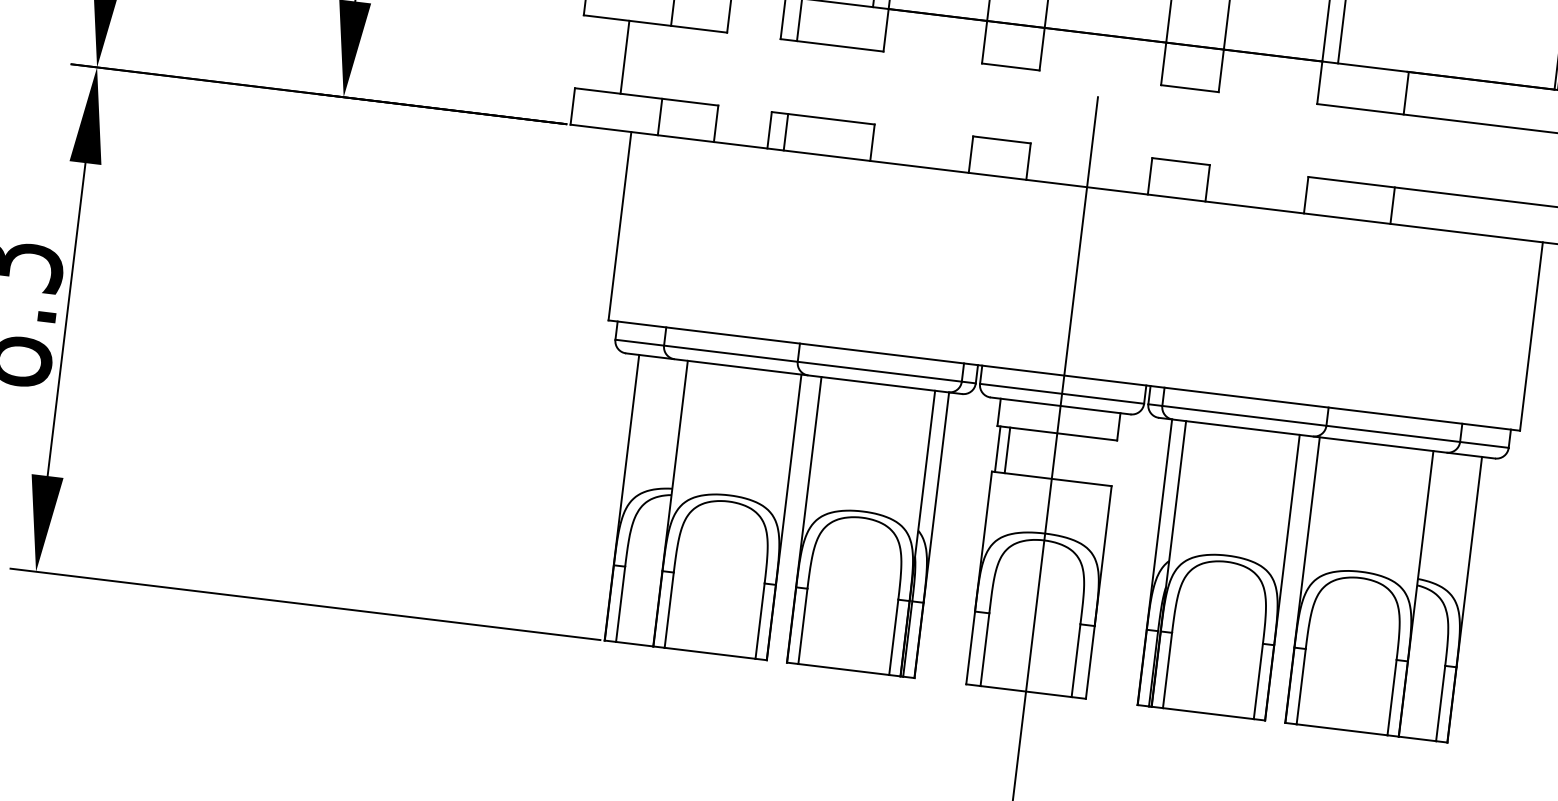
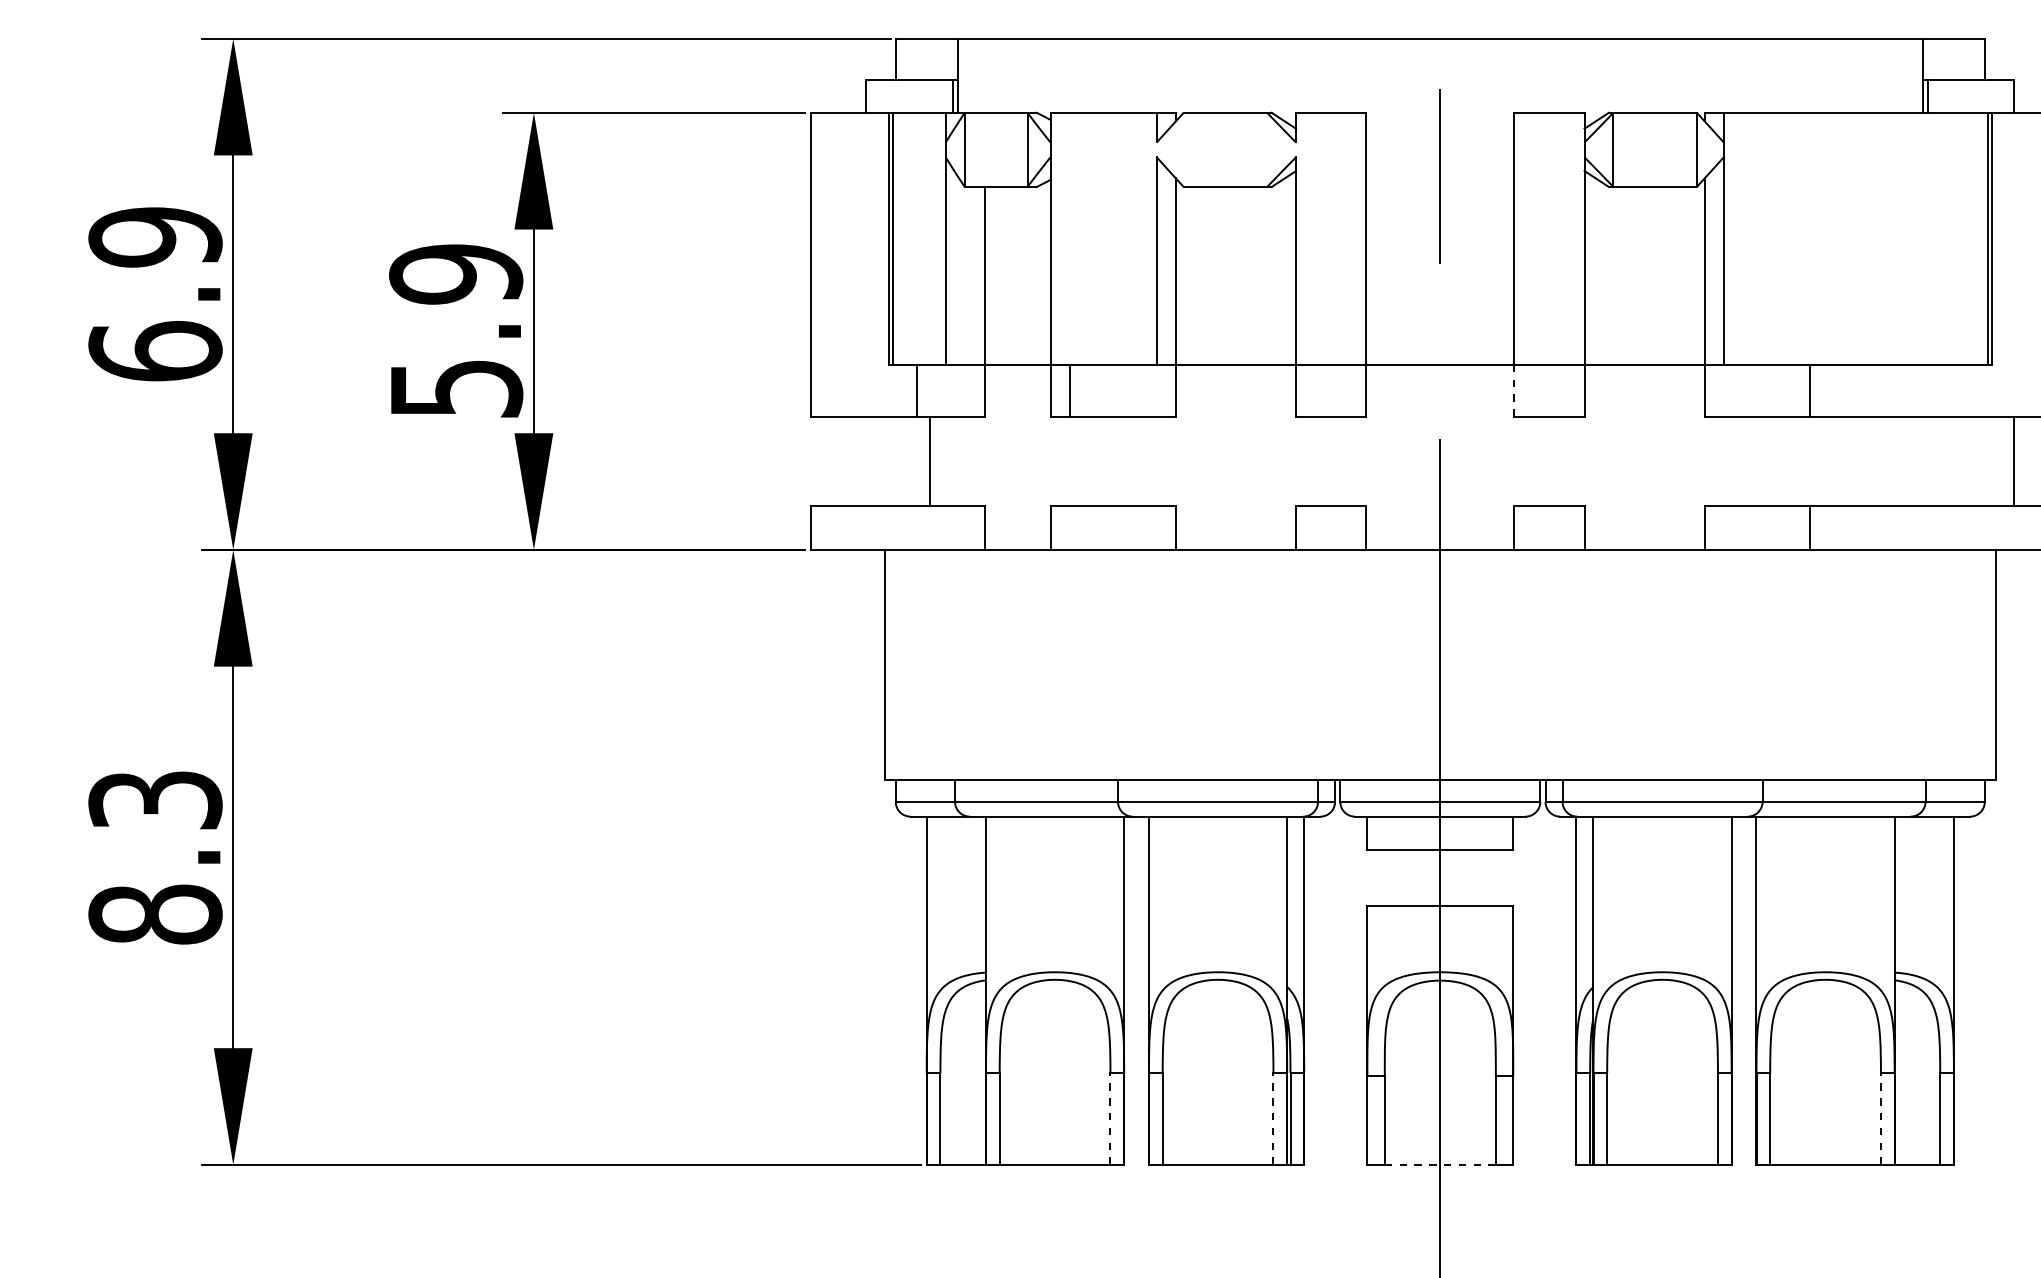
line: (625, 56) -> (930, 460), moved
line: (1163, 63) -> (1514, 390), solid -> dashed
line: (659, 116) -> (916, 527), removed
line: (786, 132) -> (1070, 527), removed
line: (998, 449) -> (1371, 877), removed
line: (1007, 450) -> (1382, 877), removed
line: (760, 620) -> (1110, 1118), solid -> dashed
line: (893, 636) -> (1273, 1118), solid -> dashed
line: (1026, 691) -> (1440, 1164), solid -> dashed
line: (1391, 697) -> (1880, 1118), solid -> dashed

